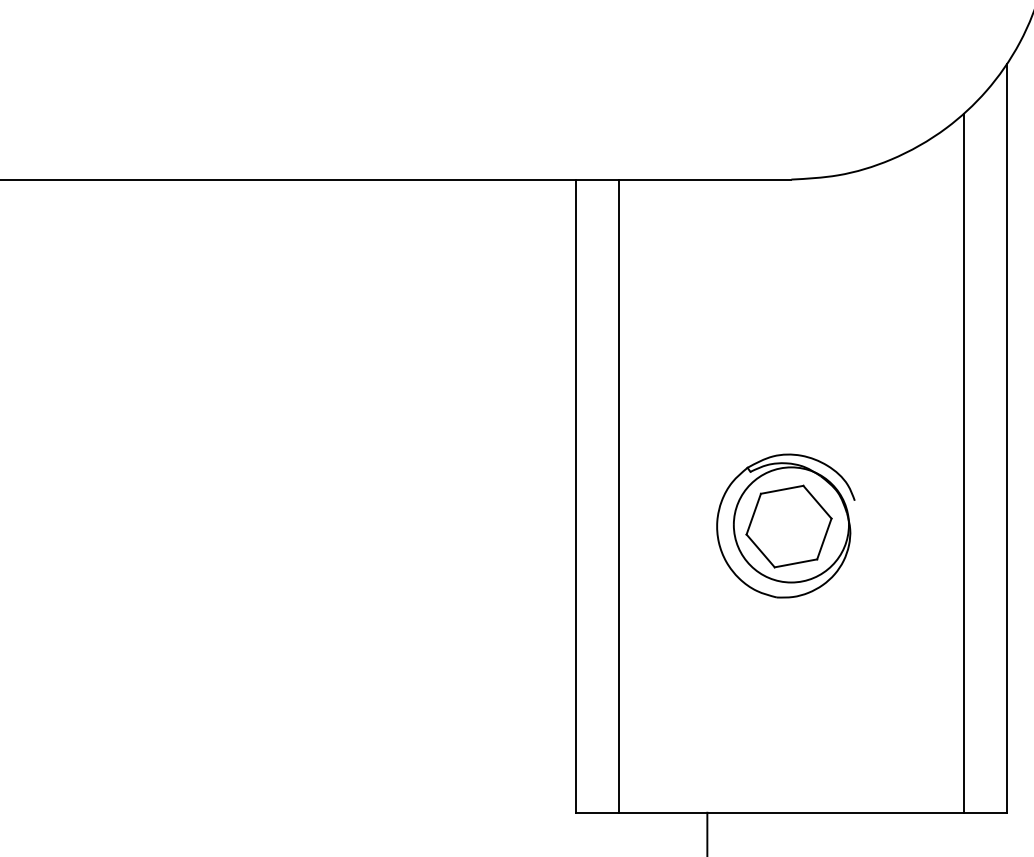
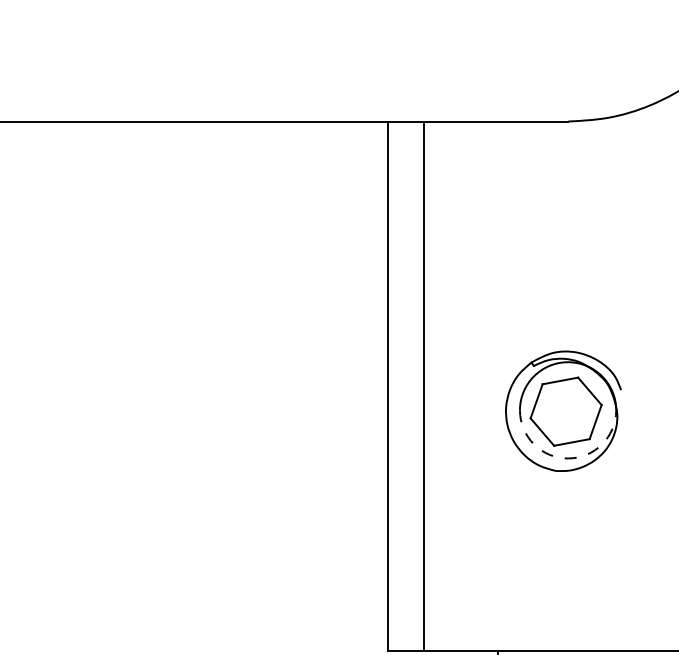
arc: (791, 582) -> (568, 458), solid -> dashed

